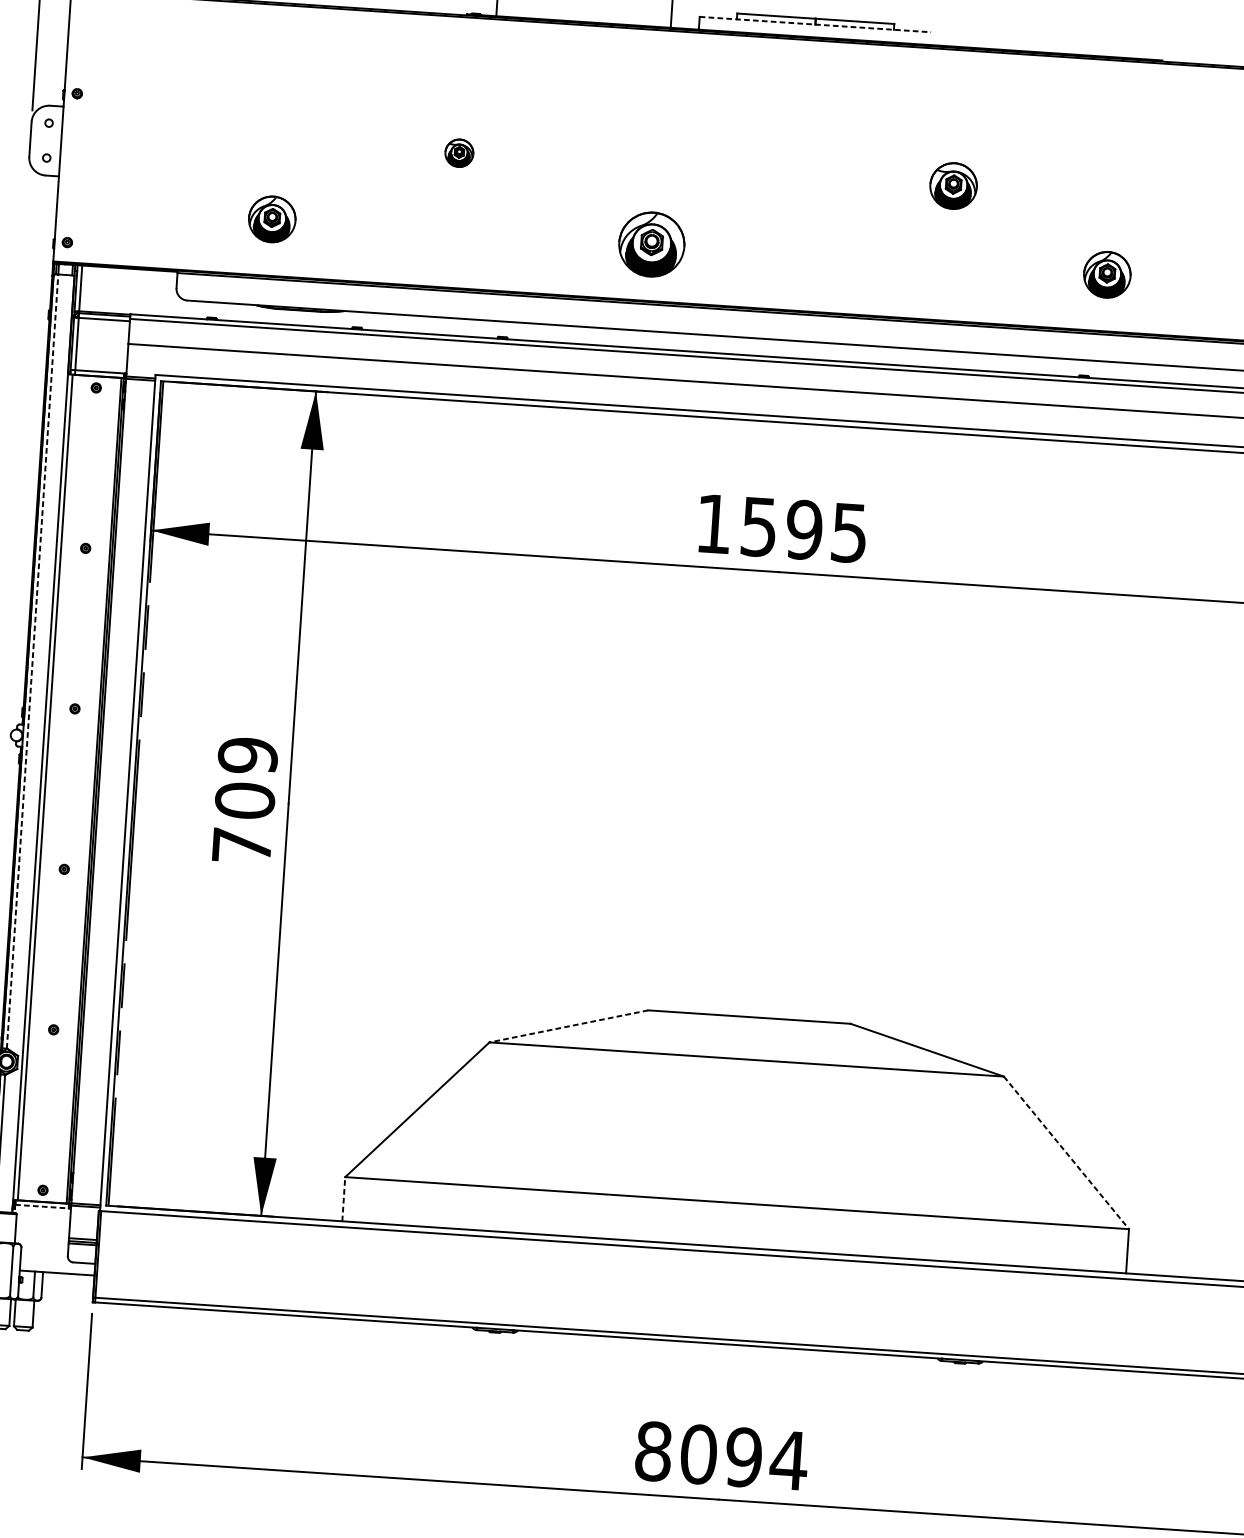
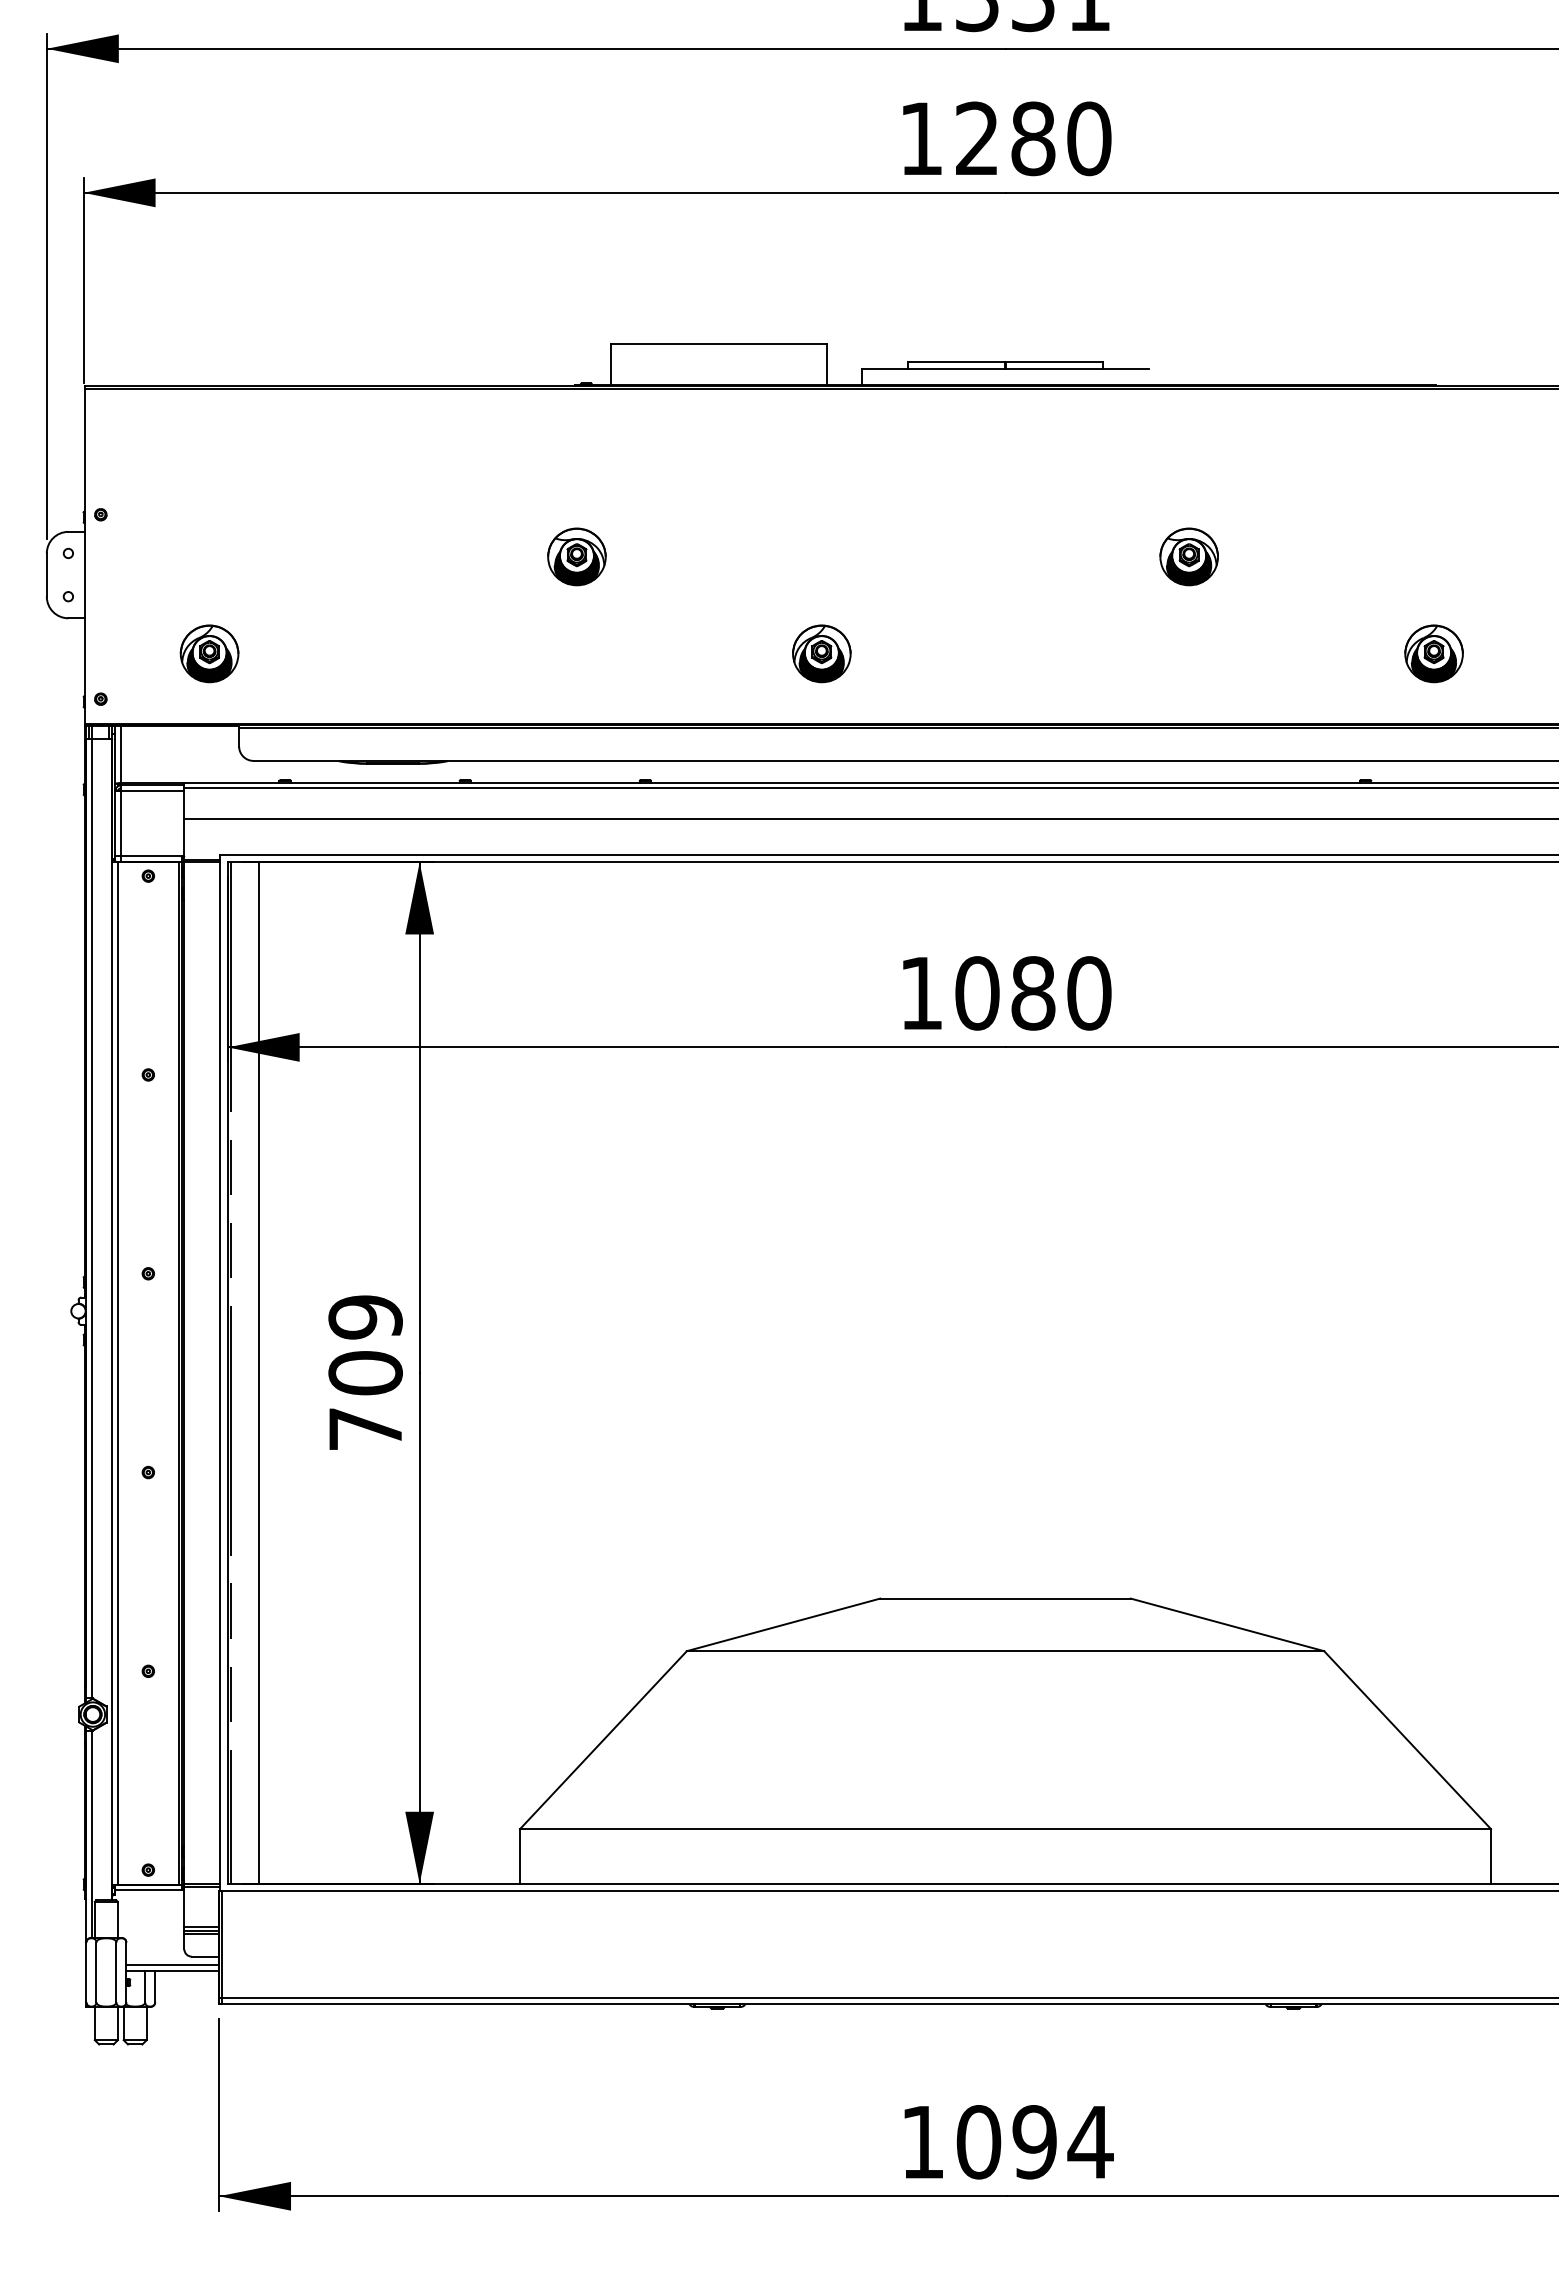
line: (816, 24) -> (1006, 369), dashed -> solid
part: (459, 152) -> (576, 556), size x1.67
part: (272, 219) -> (209, 653), moved
part: (651, 244) -> (821, 653), size x0.71
part: (1106, 274) -> (1433, 653), moved
text: (804, 530) -> (1033, 993), 1595 -> 1080
line: (32, 661) -> (92, 1218), dashed -> solid
line: (159, 794) -> (259, 1372), added
line: (568, 1026) -> (783, 1625), dashed -> solid
line: (1066, 1153) -> (1407, 1740), dashed -> solid
line: (344, 1198) -> (520, 1855), dashed -> solid
line: (42, 1206) -> (149, 1890), dashed -> solid
line: (57, 1268) -> (172, 1965), added
text: (653, 1451) -> (922, 2142), 8094 -> 1094

